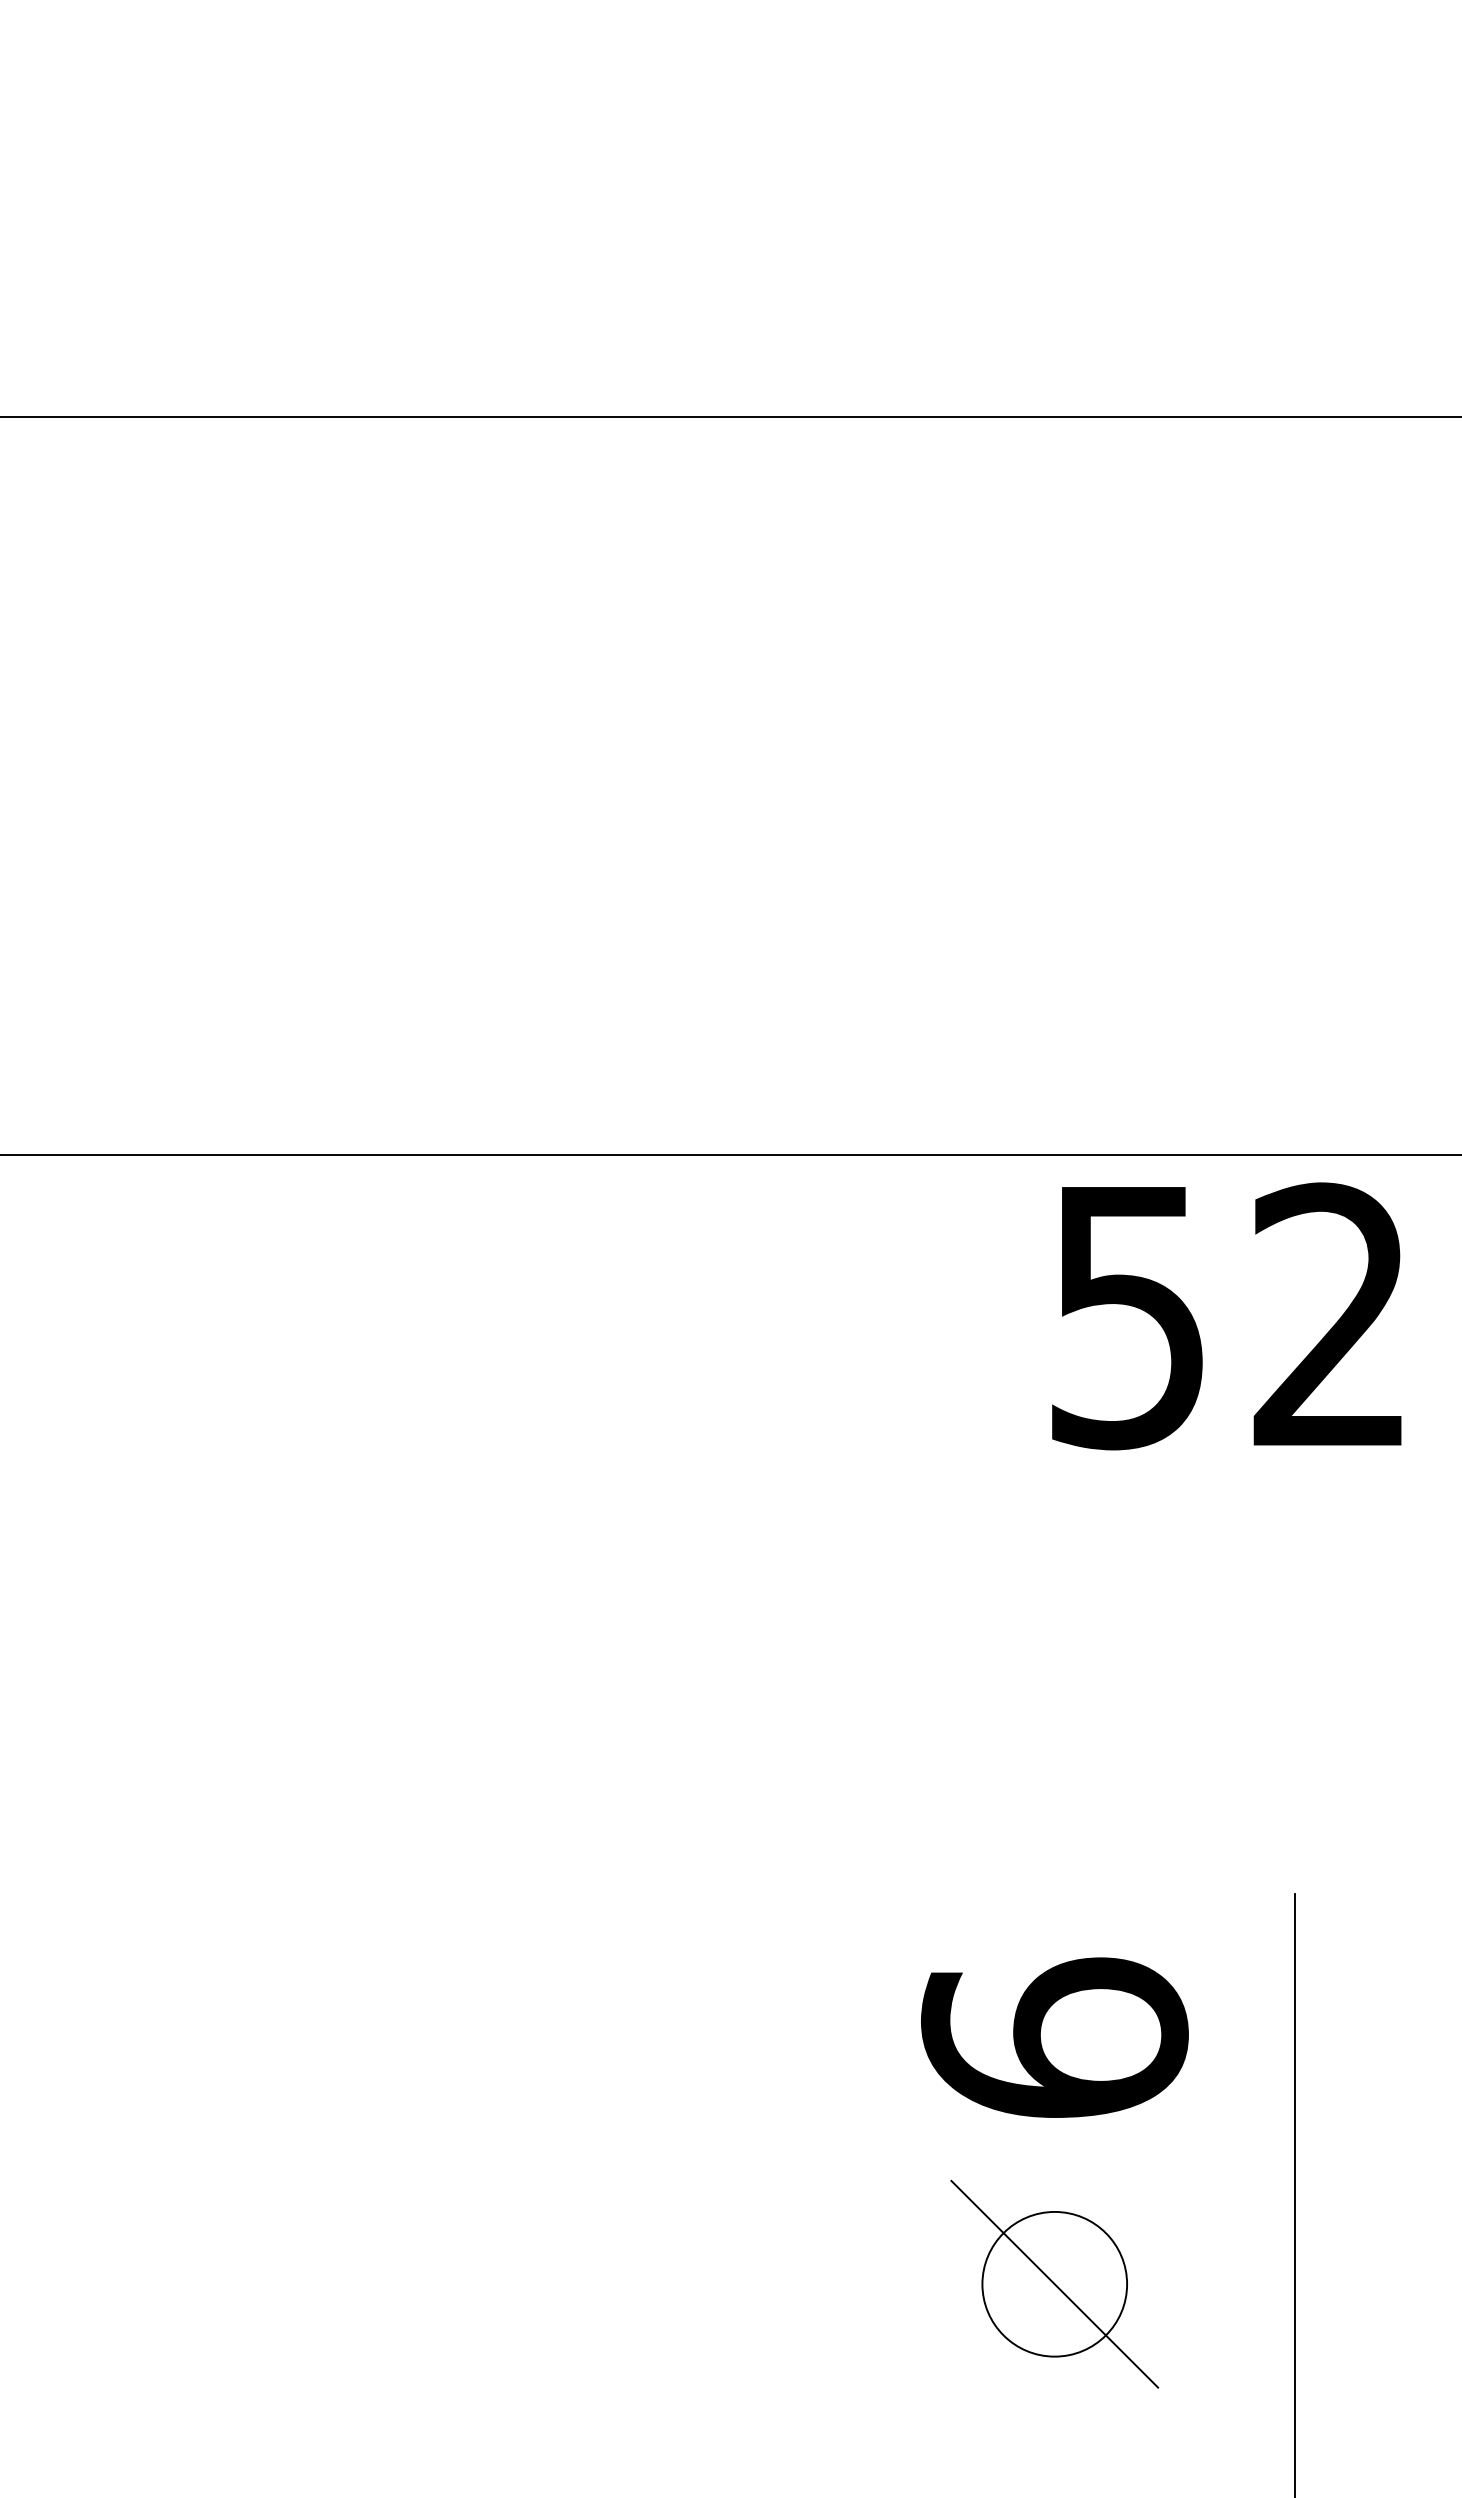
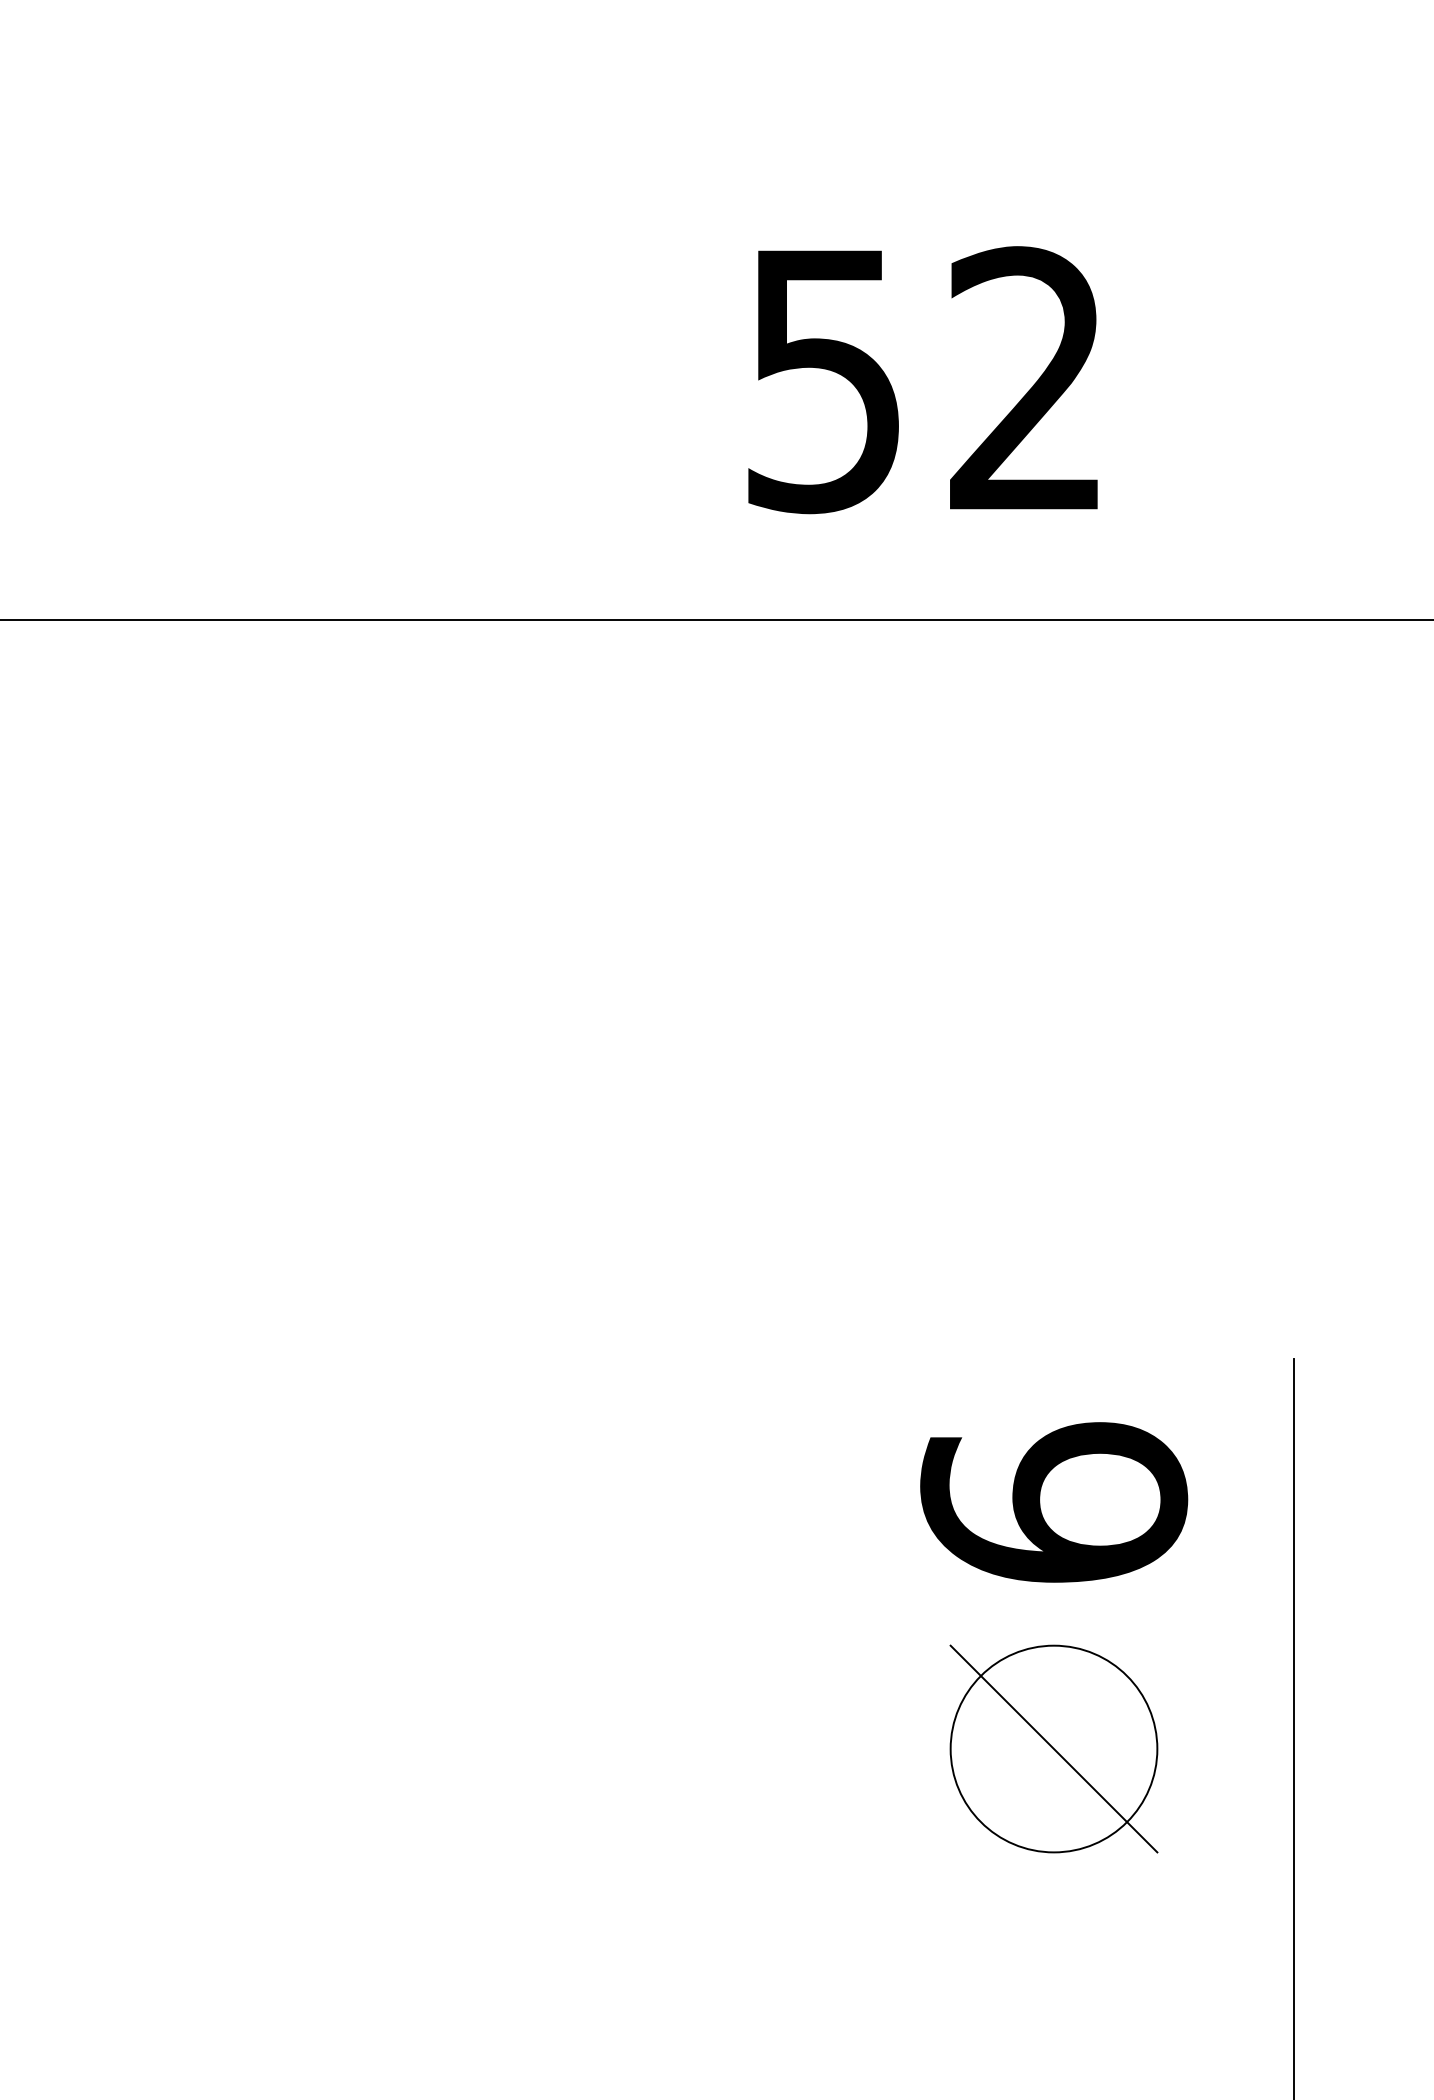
text: (1226, 1316) -> (922, 380), moved
circle: (1054, 2283) -> (1053, 1748), size x1.43

